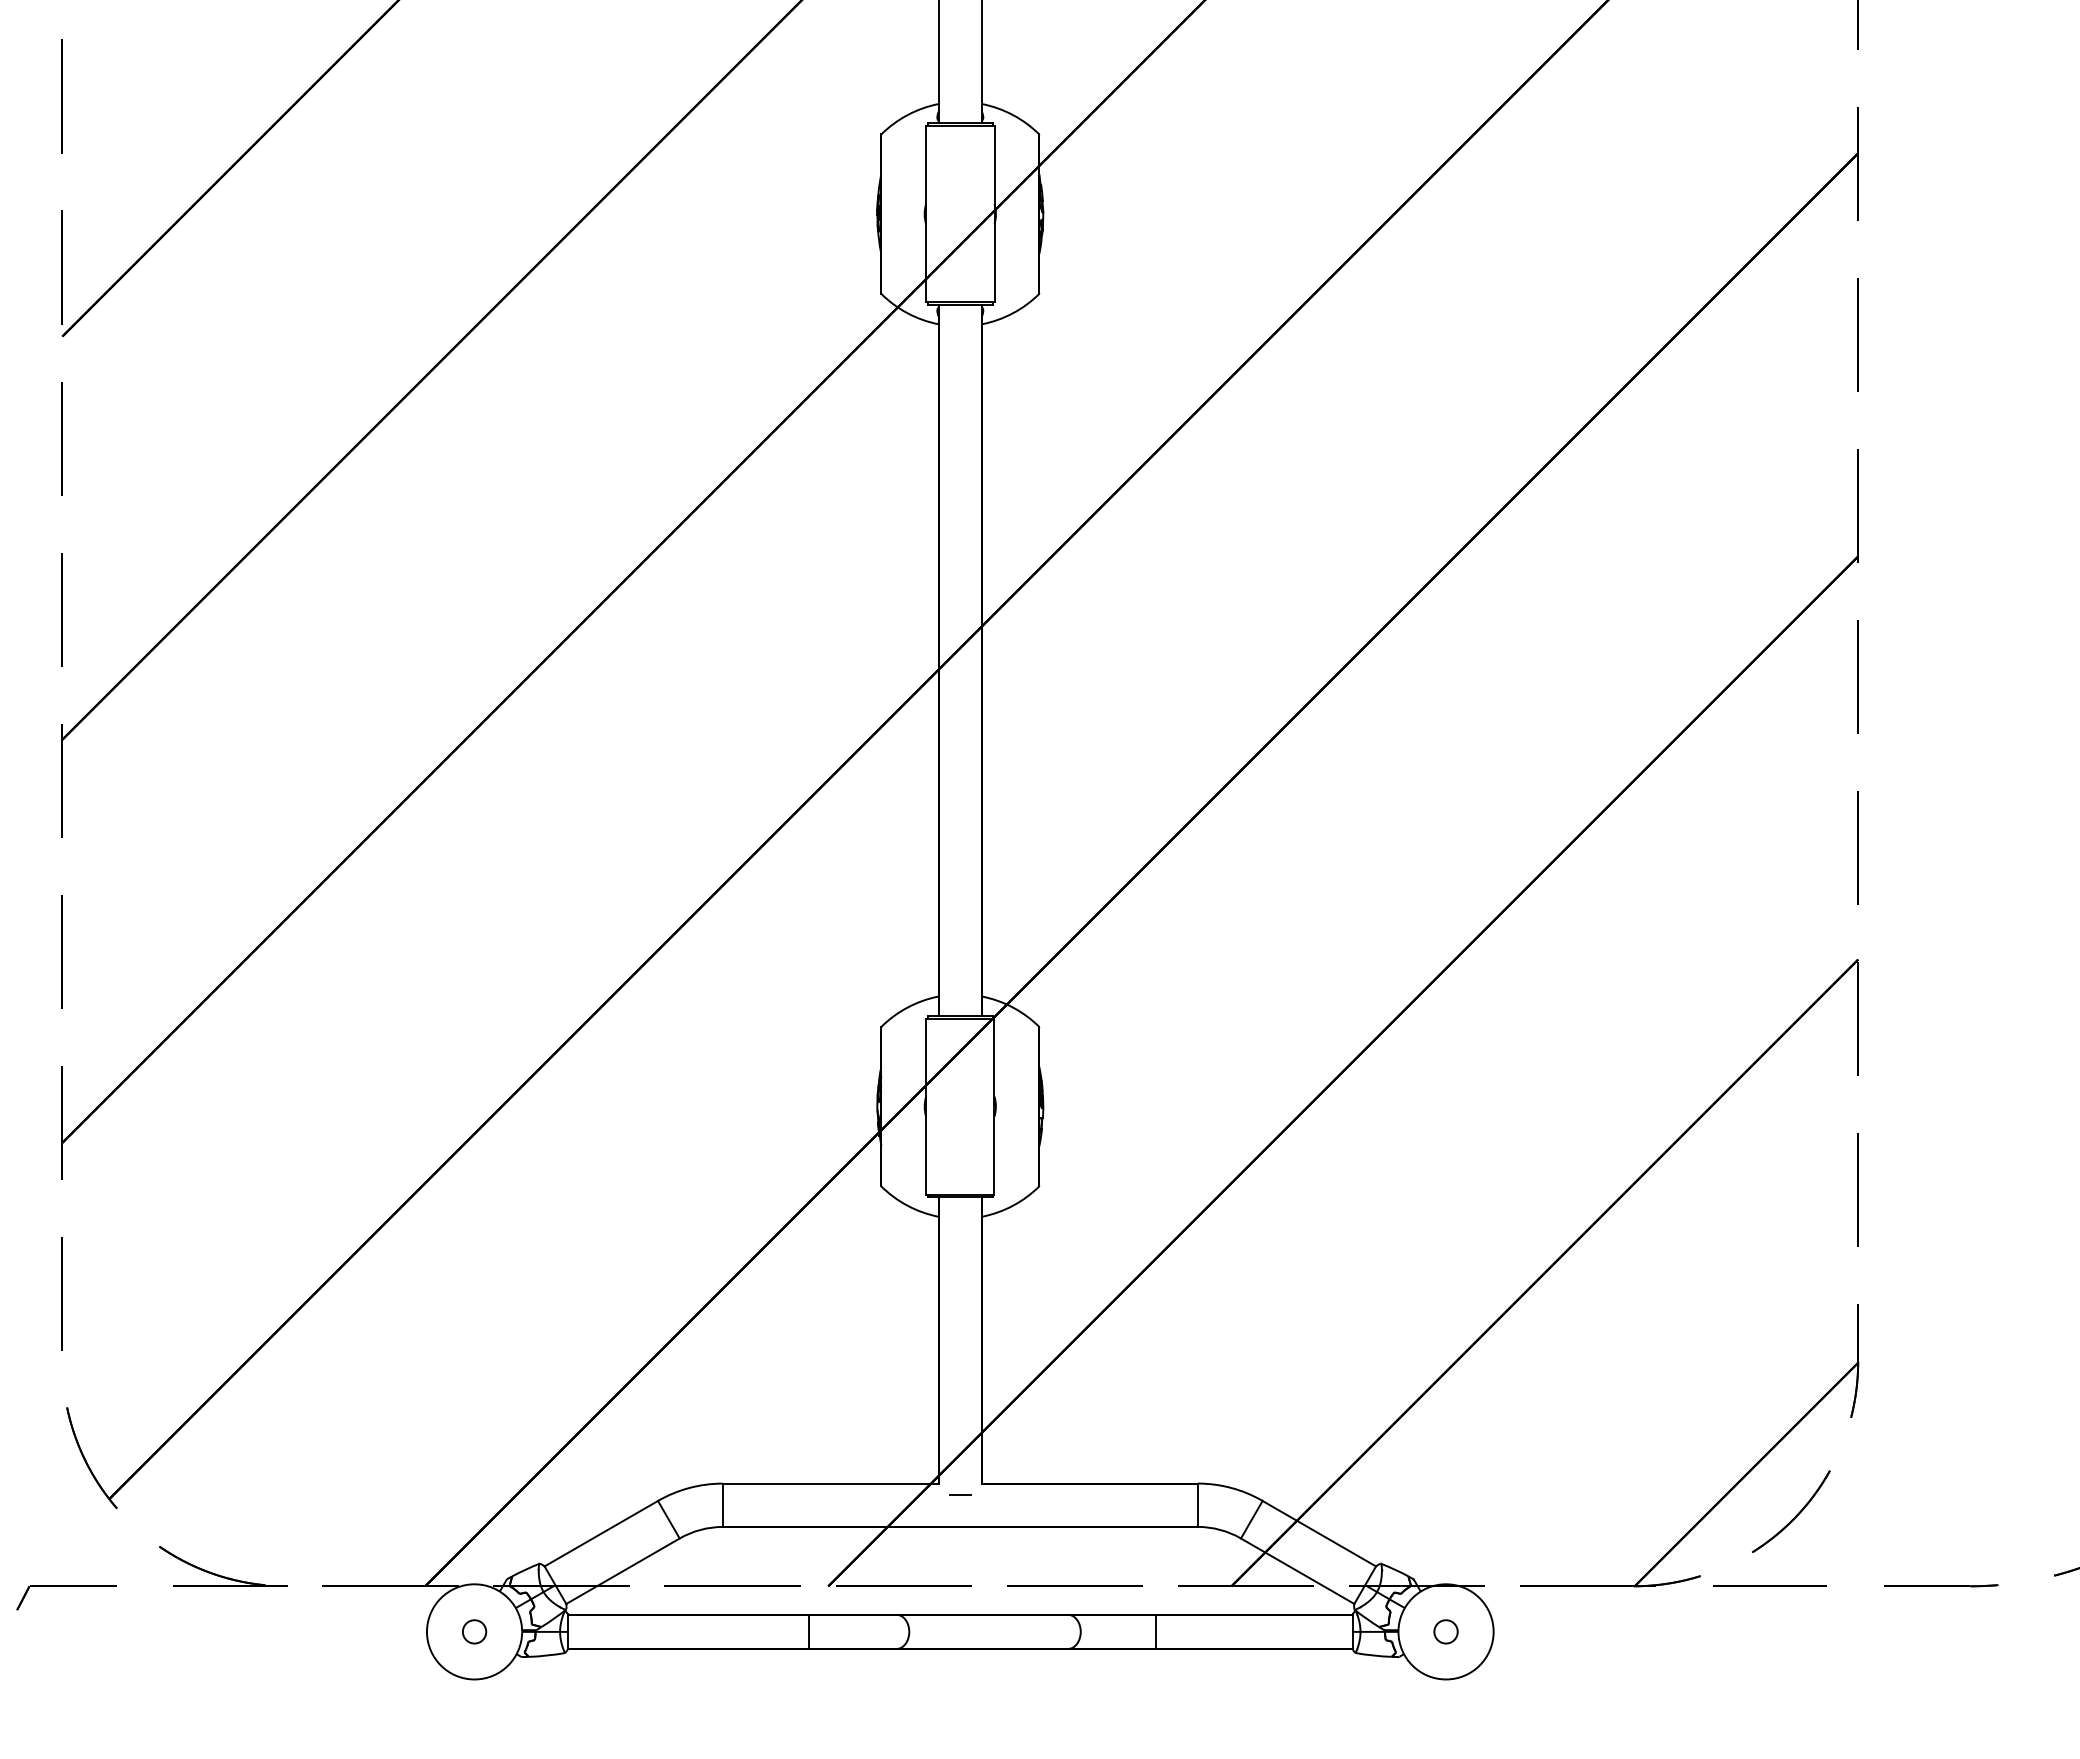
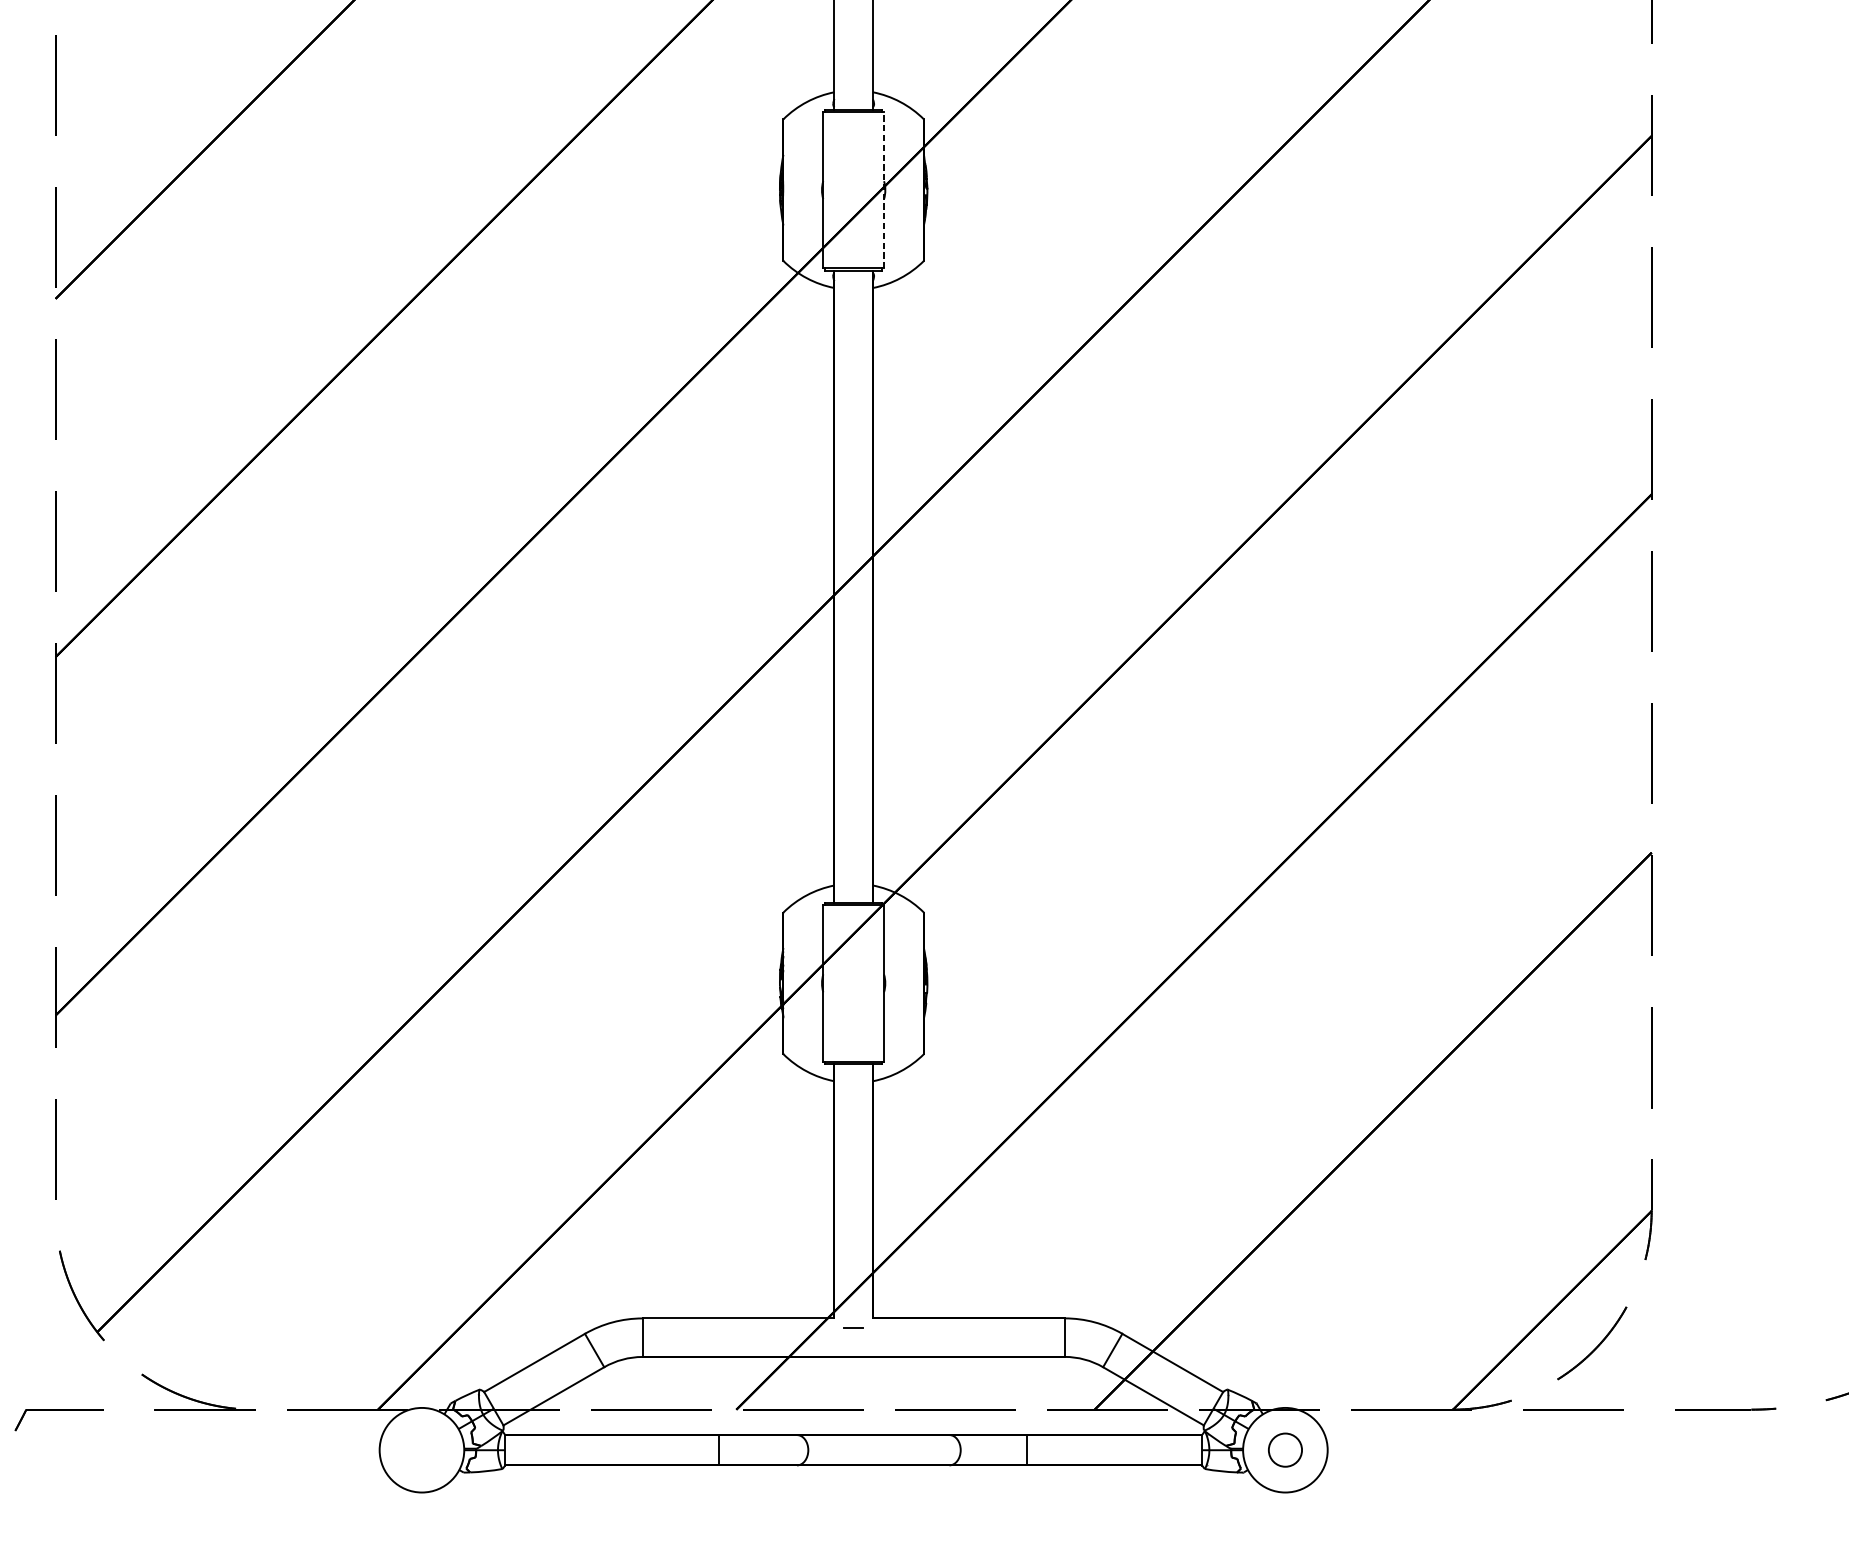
line: (994, 214) -> (884, 190), solid -> dashed
circle: (474, 1631) -> (421, 1449), removed
circle: (1445, 1631) -> (1284, 1449), size x1.6

